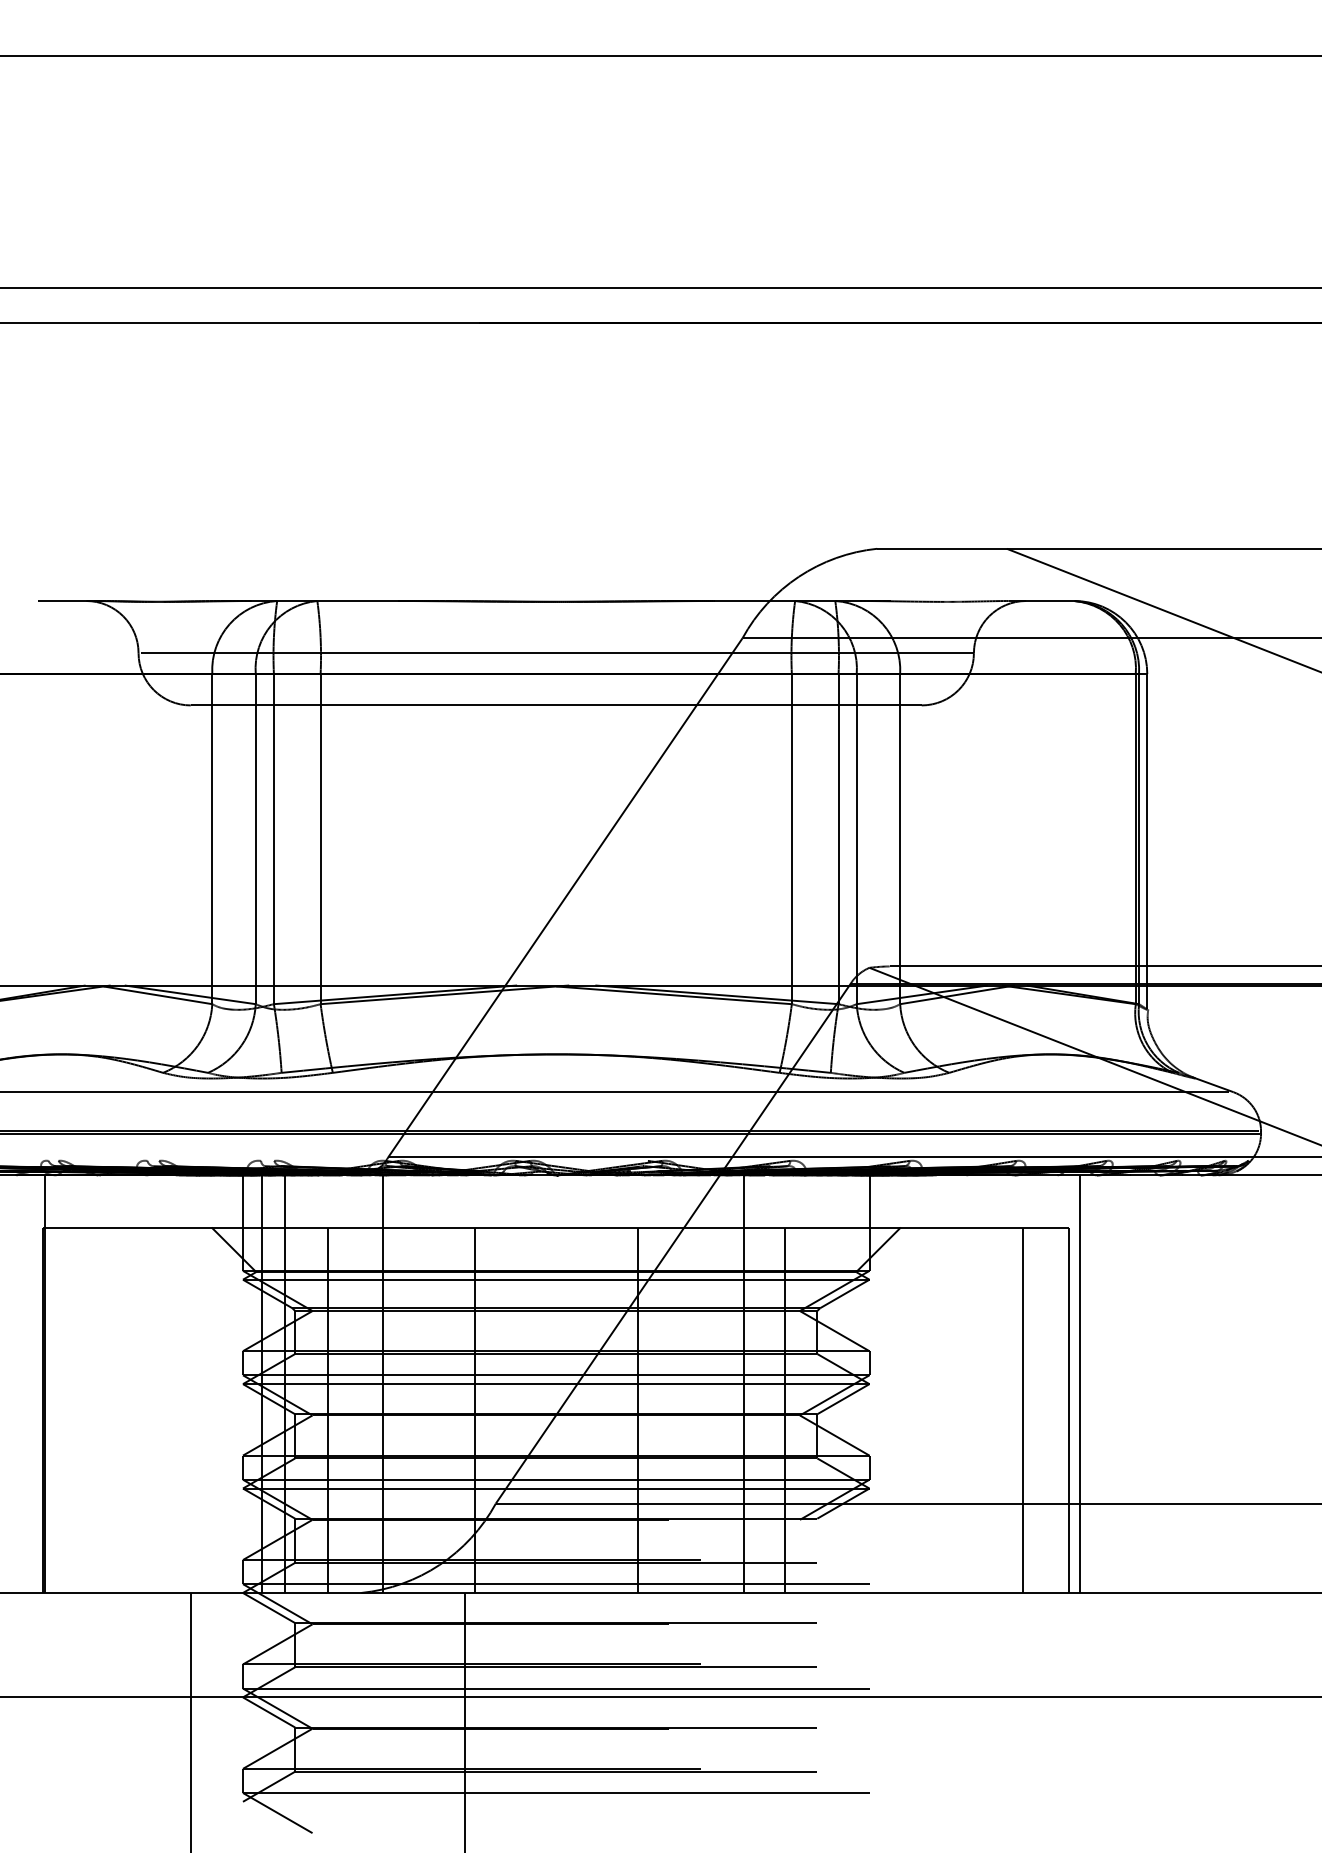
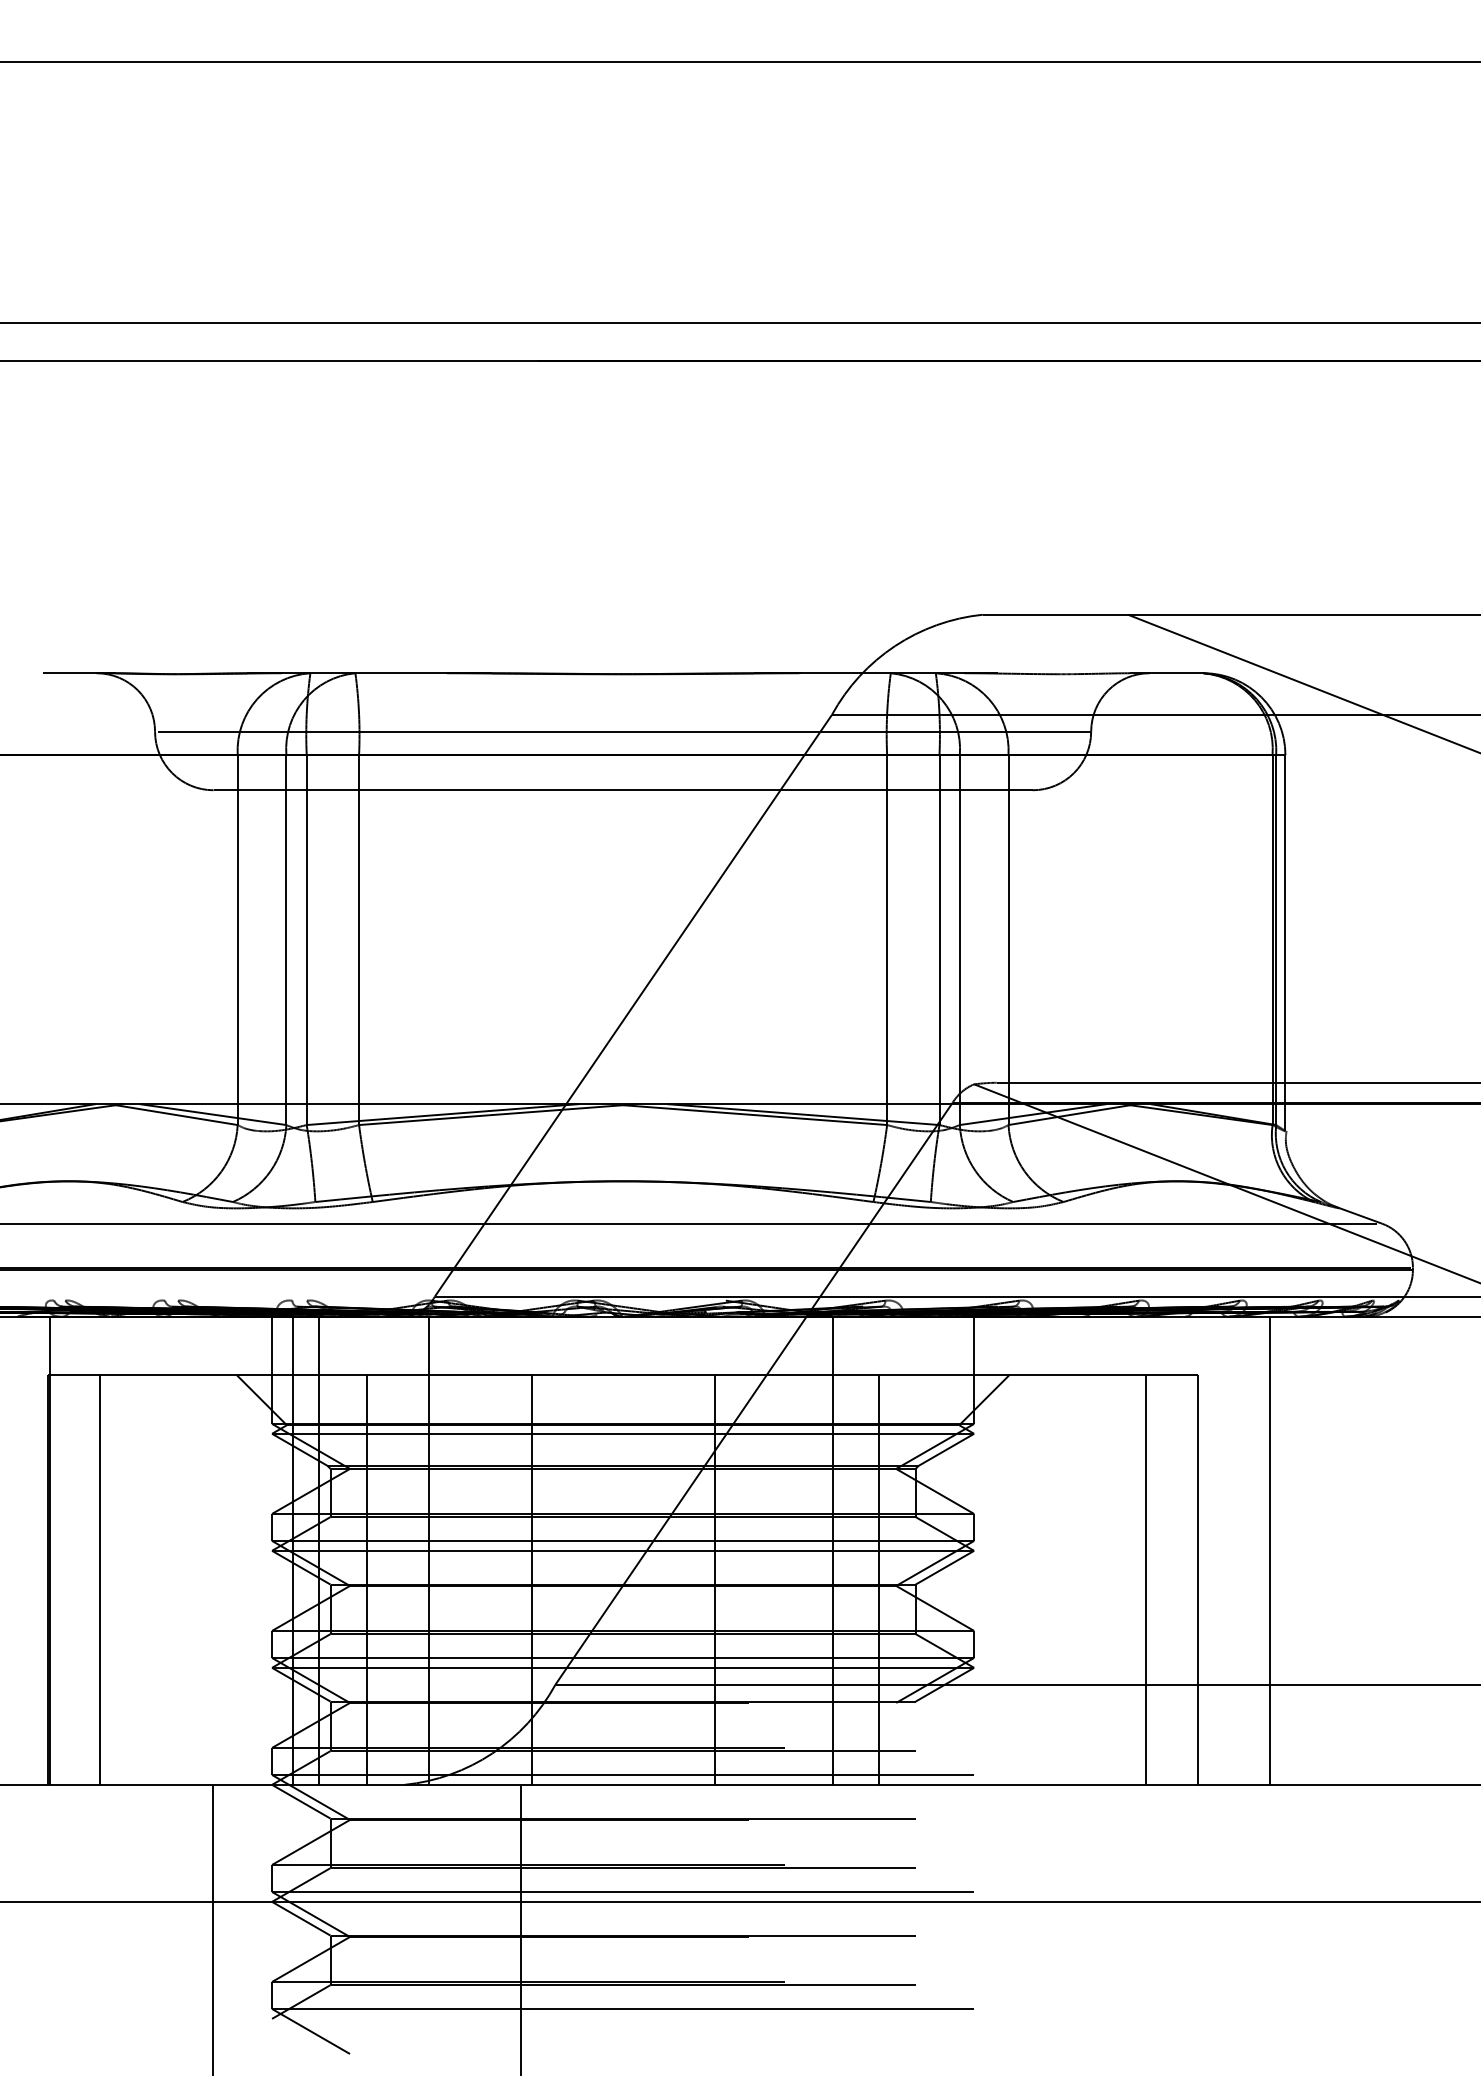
line: (1080, 1383) -> (1269, 1550), moved
line: (89, 1409) -> (100, 1579), added

